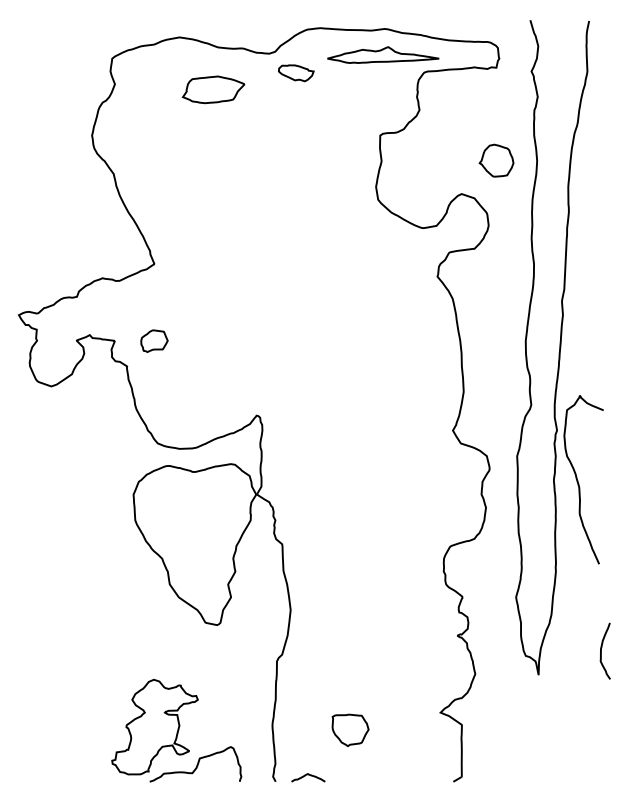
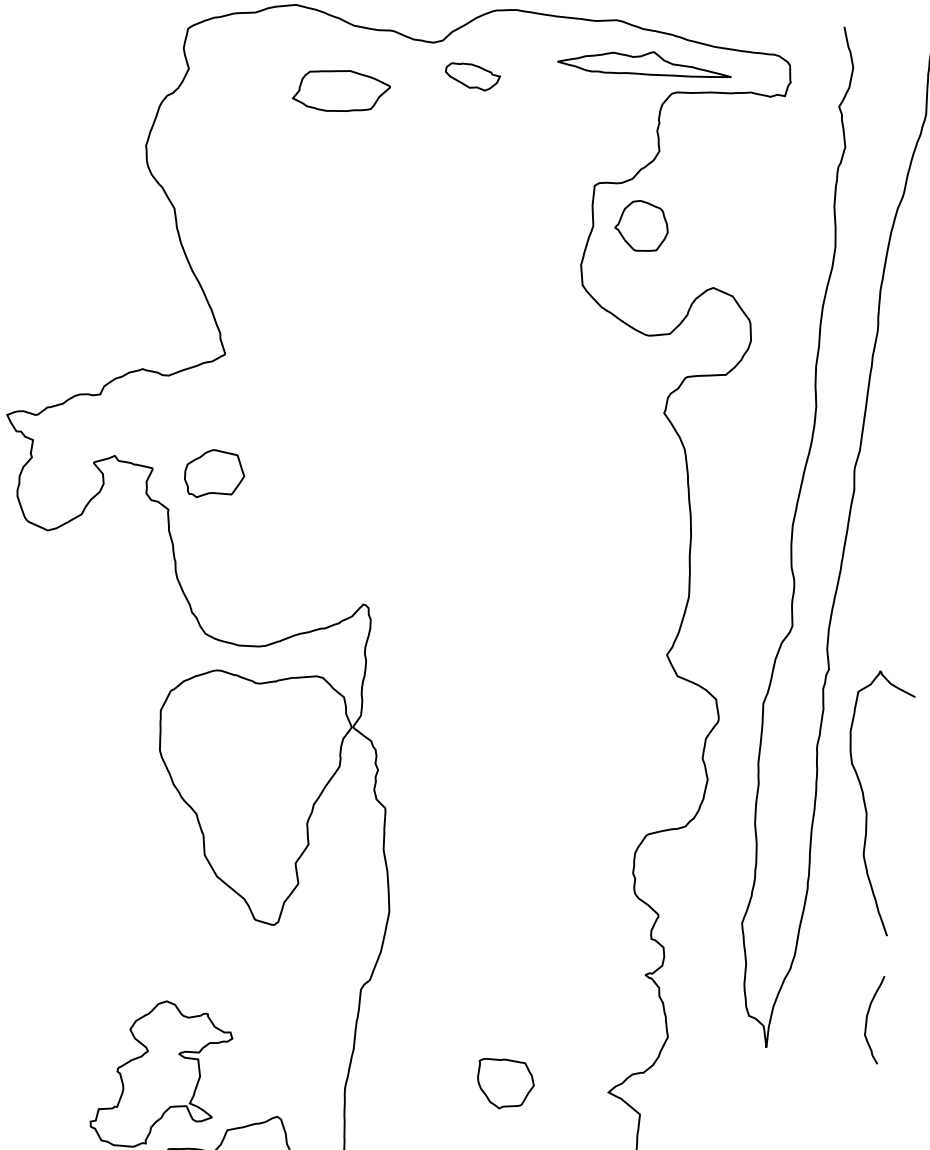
part: (383, 54) -> (645, 62), moved
part: (496, 160) -> (641, 225), moved
part: (154, 340) -> (214, 473), size x1.43
curve: (578, 480) -> (866, 802), moved
part: (350, 729) -> (505, 1082), moved

